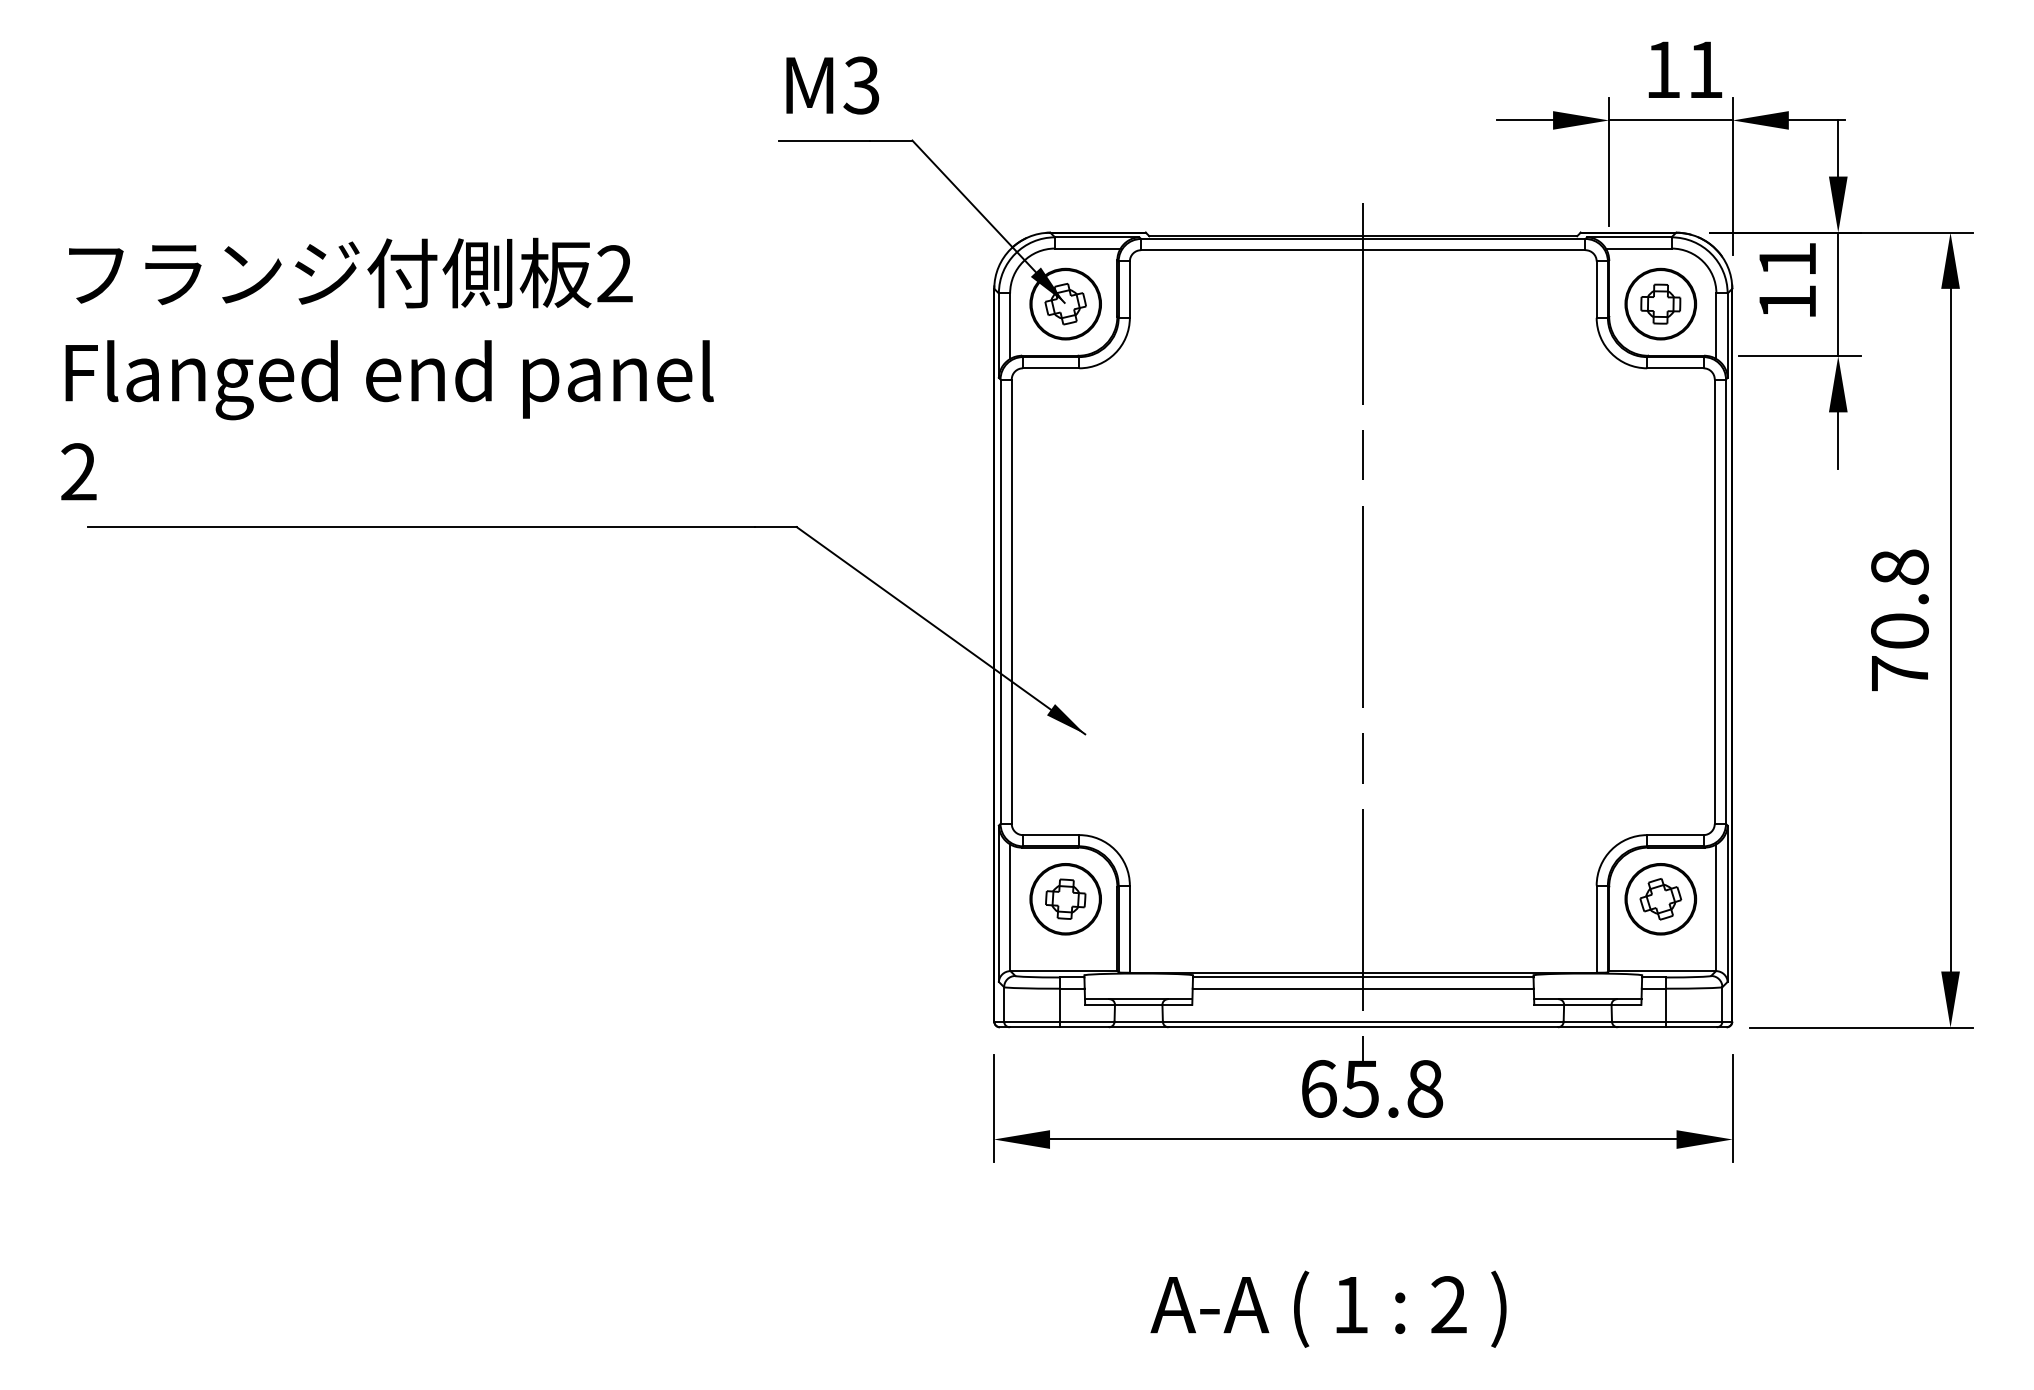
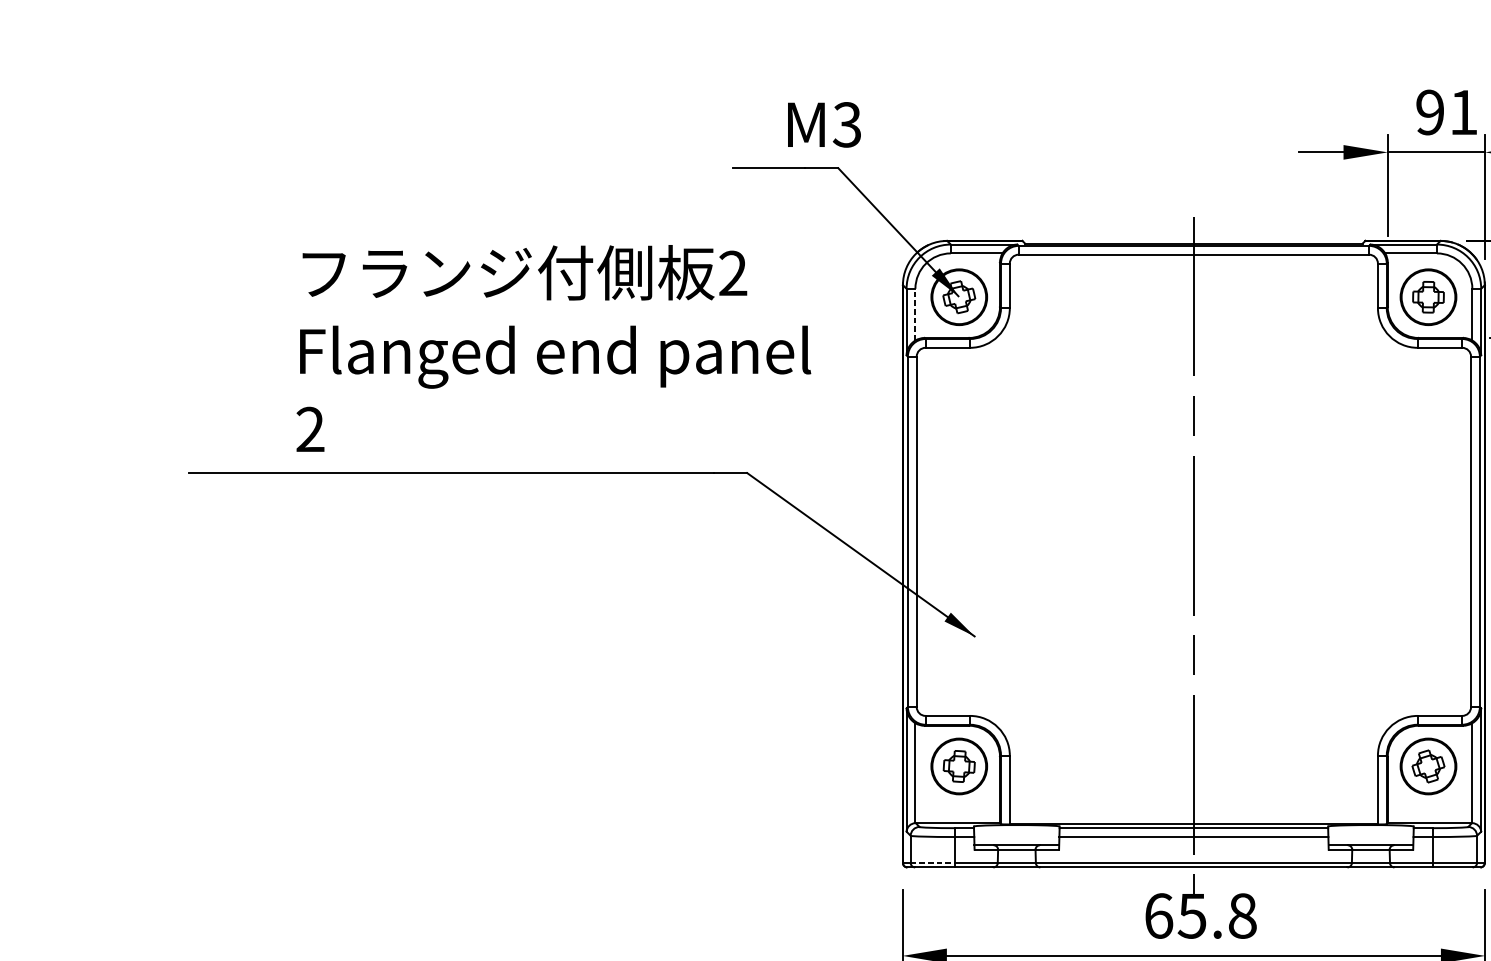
text: (1662, 69) -> (1429, 112), 11 -> 91
text: (832, 85) -> (824, 124), moved
line: (1010, 326) -> (915, 314), solid -> dashed
text: (387, 368) -> (553, 347), moved
line: (1032, 1021) -> (933, 862), solid -> dashed

